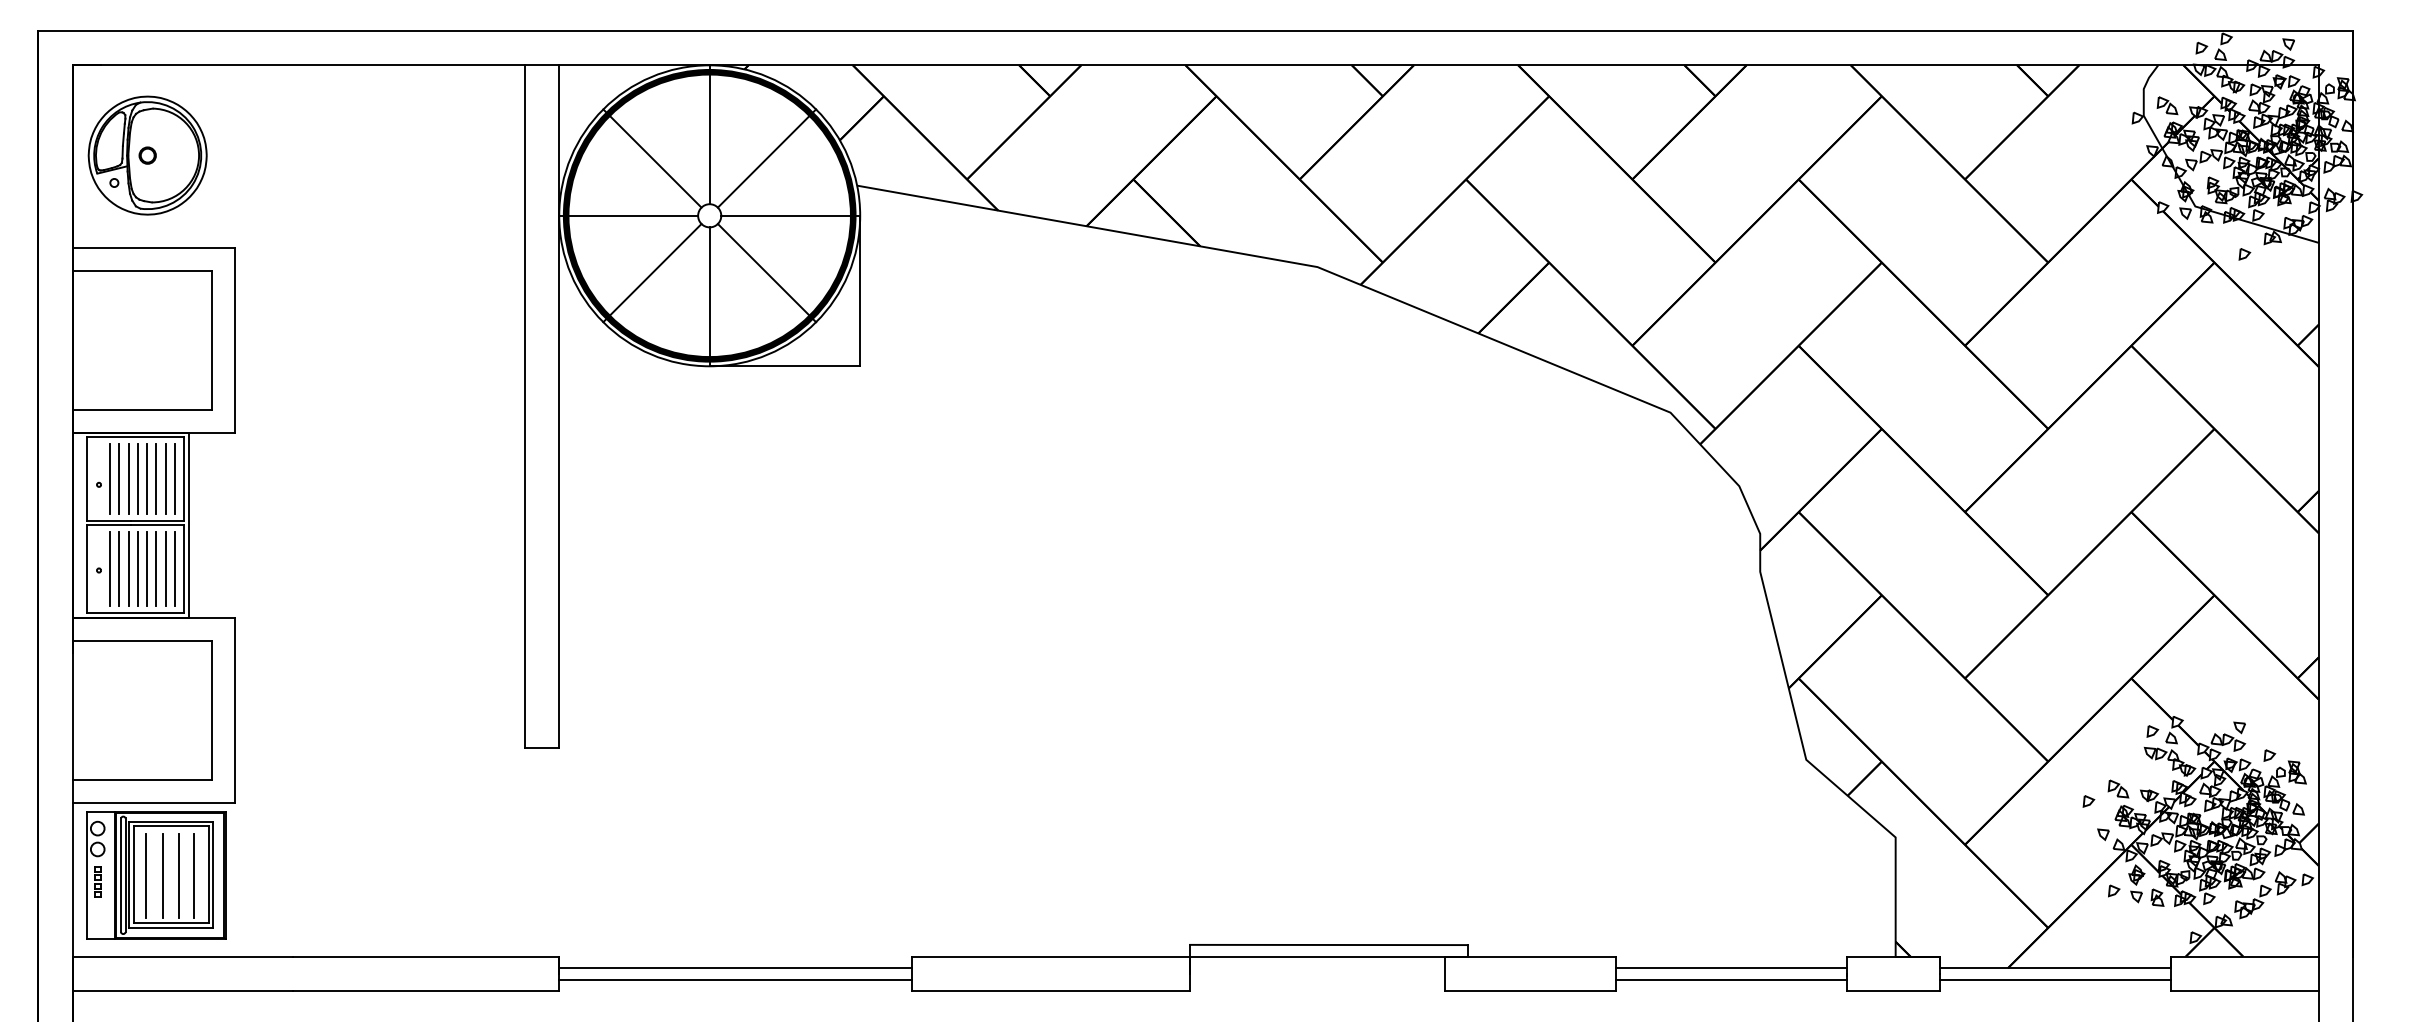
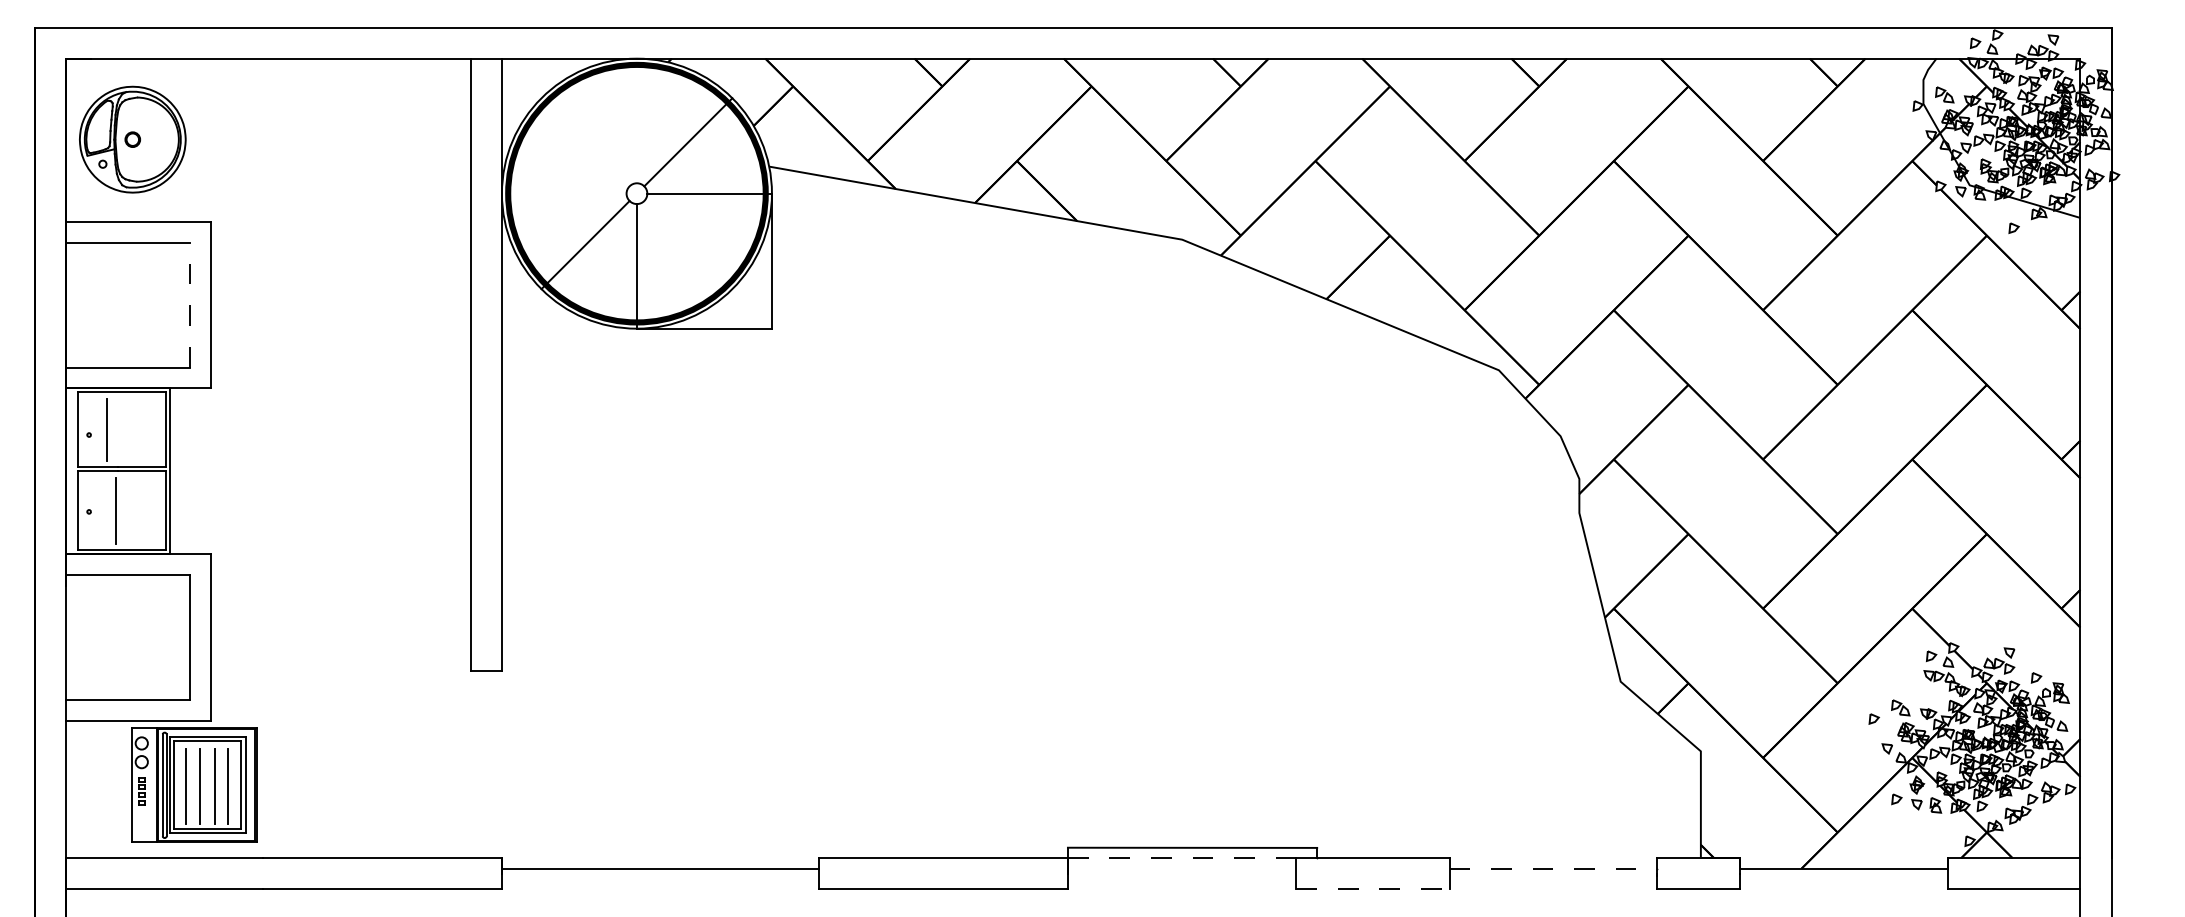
line: (709, 134) -> (636, 120), removed
line: (652, 158) -> (585, 142), removed
line: (628, 215) -> (564, 193), removed
line: (766, 273) -> (687, 245), removed
line: (211, 339) -> (190, 304), solid -> dashed
line: (110, 478) -> (99, 429), removed
line: (128, 478) -> (115, 429), removed
line: (137, 478) -> (123, 429), removed
line: (147, 478) -> (132, 429), removed
line: (156, 478) -> (140, 429), removed
line: (165, 478) -> (148, 429), removed
line: (174, 478) -> (156, 429), removed
line: (110, 569) -> (99, 510), removed
line: (119, 569) -> (107, 510), removed
line: (137, 569) -> (123, 510), removed
line: (147, 569) -> (132, 510), removed
line: (156, 569) -> (140, 510), removed
line: (165, 569) -> (148, 510), removed
line: (174, 569) -> (156, 510), removed
part: (156, 875) -> (194, 785), moved
line: (1329, 956) -> (1192, 858), solid -> dashed
line: (1731, 968) -> (1553, 868), solid -> dashed
line: (735, 979) -> (660, 878), removed
line: (1731, 979) -> (1553, 878), removed
line: (2055, 979) -> (1844, 878), removed
line: (1530, 991) -> (1373, 889), solid -> dashed

